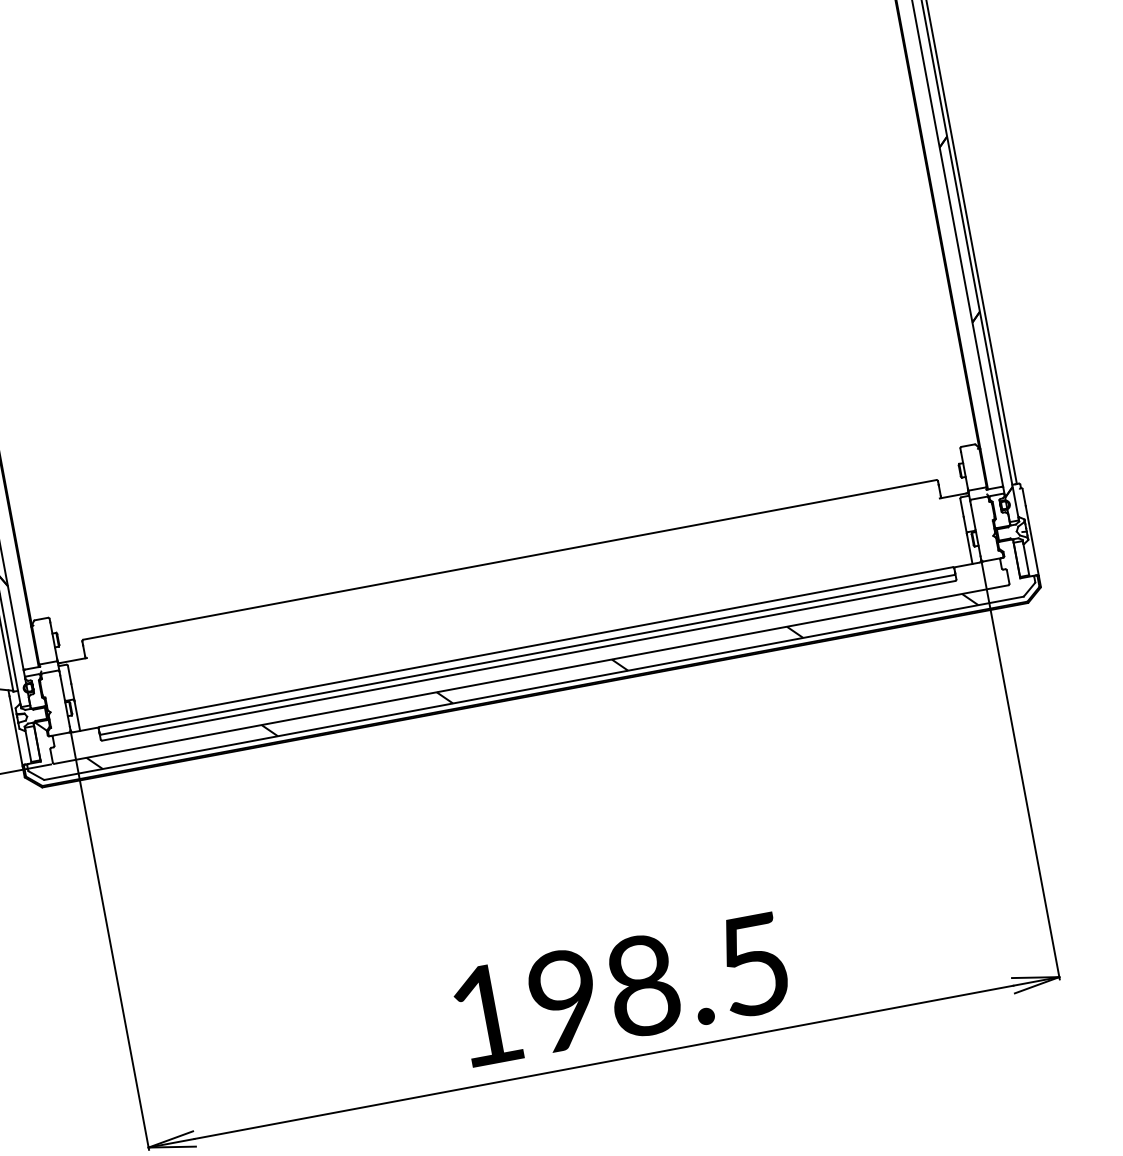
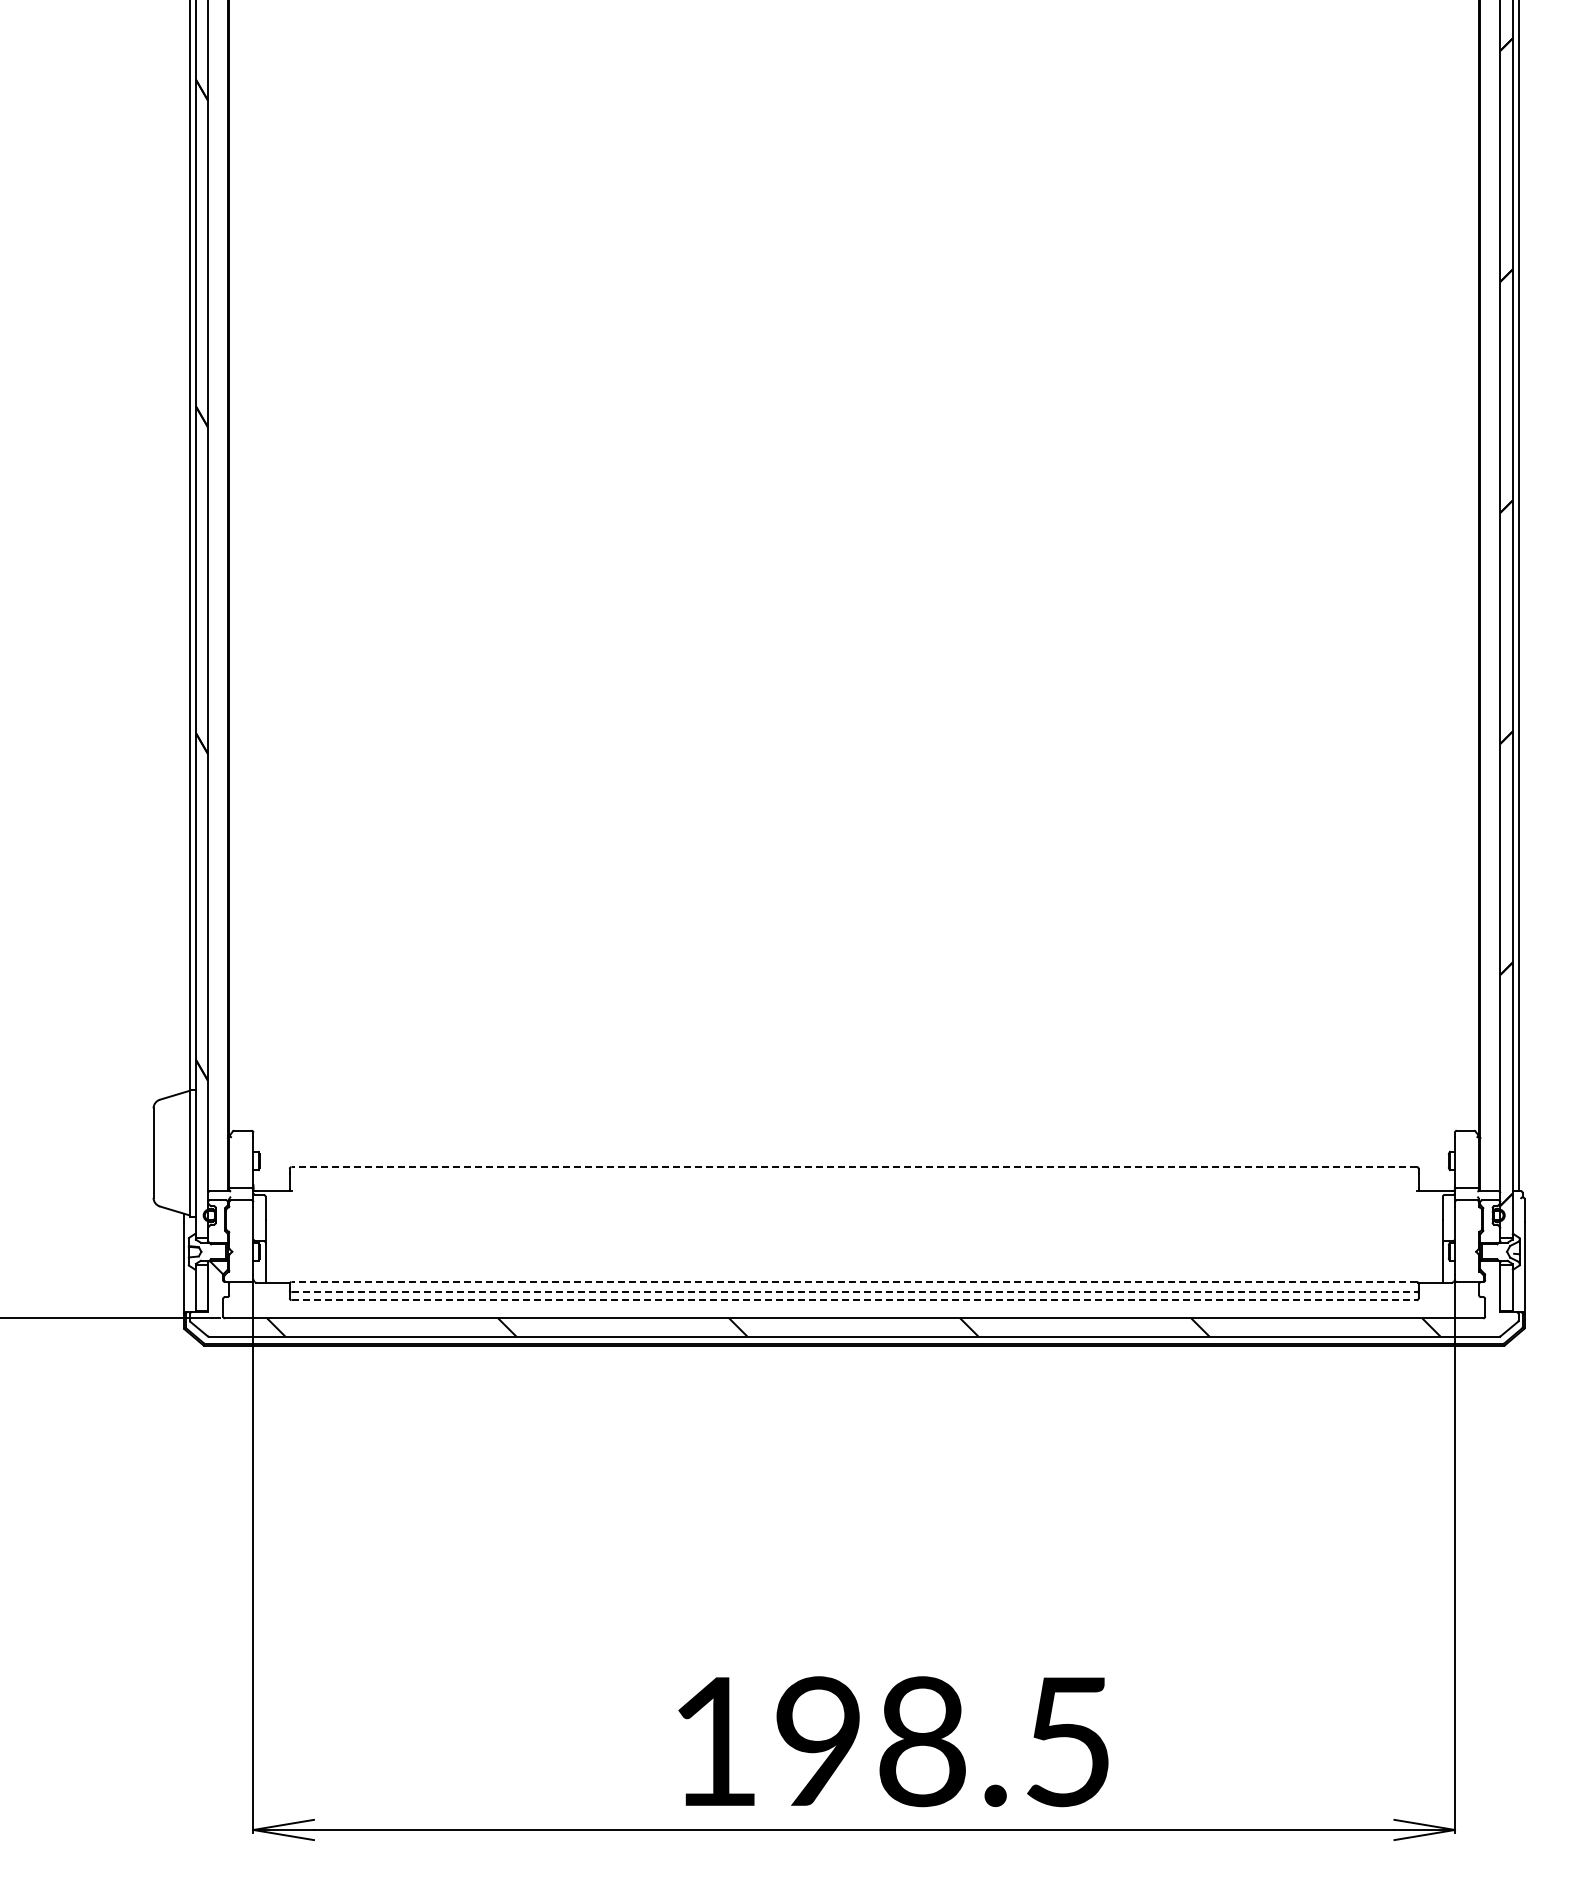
line: (510, 560) -> (854, 1167), solid -> dashed
line: (526, 647) -> (854, 1282), solid -> dashed
line: (527, 654) -> (854, 1292), solid -> dashed
line: (529, 660) -> (854, 1300), solid -> dashed

